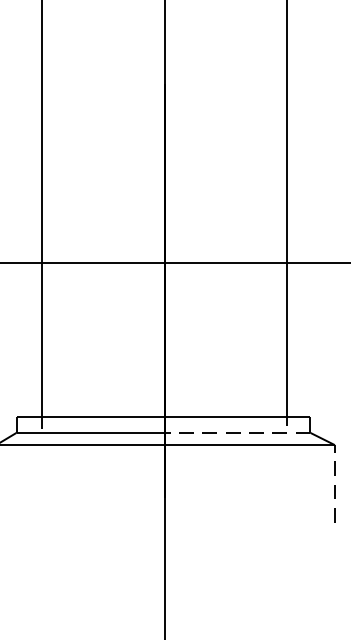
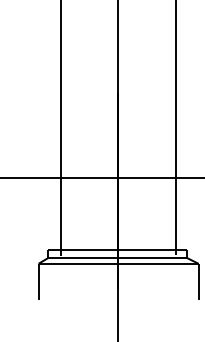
line: (237, 433) -> (152, 258), dashed -> solid
line: (334, 482) -> (198, 281), dashed -> solid

